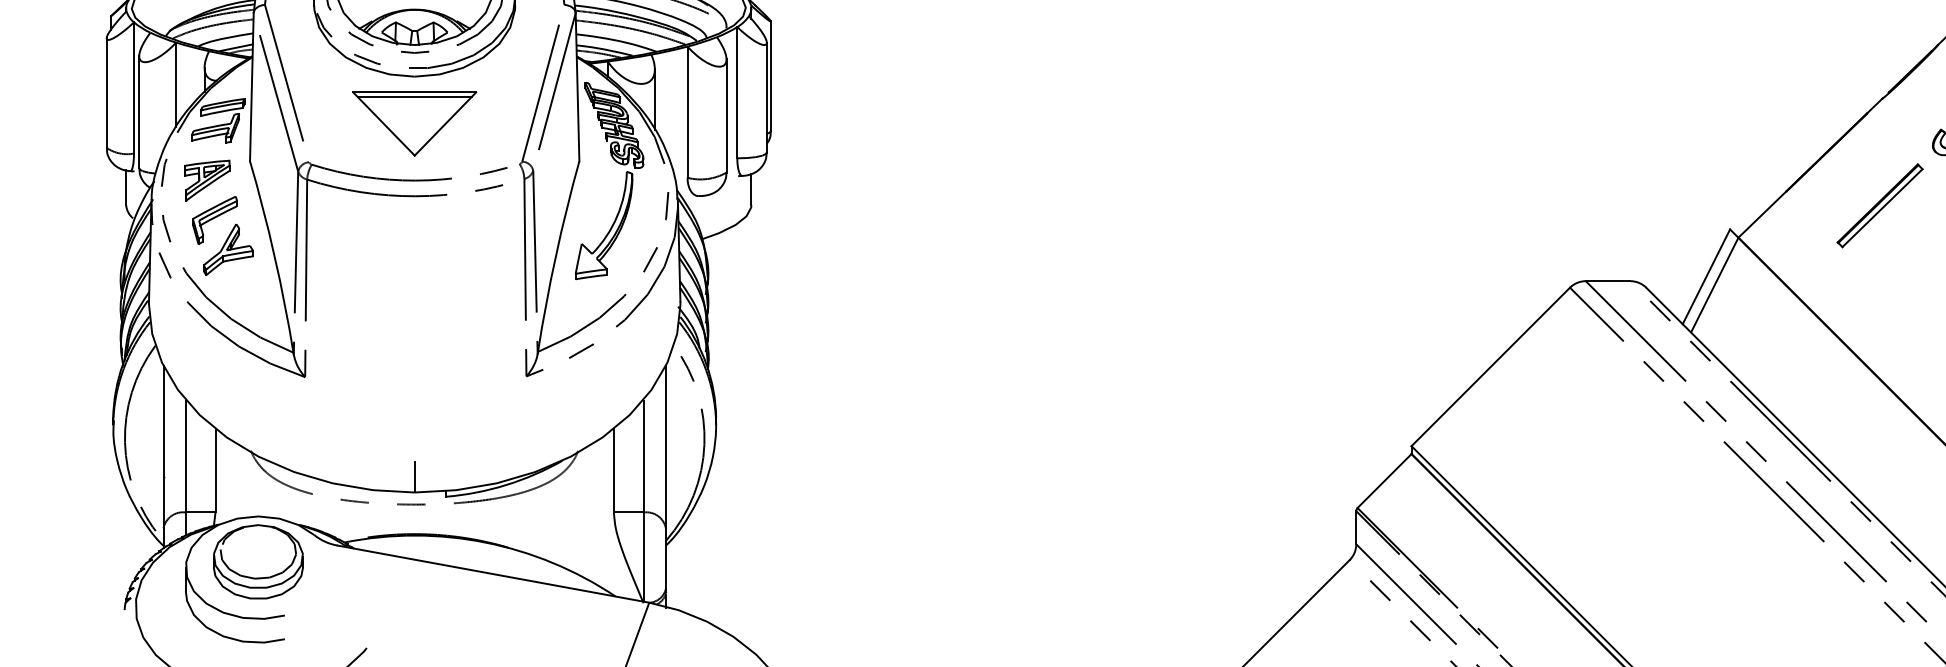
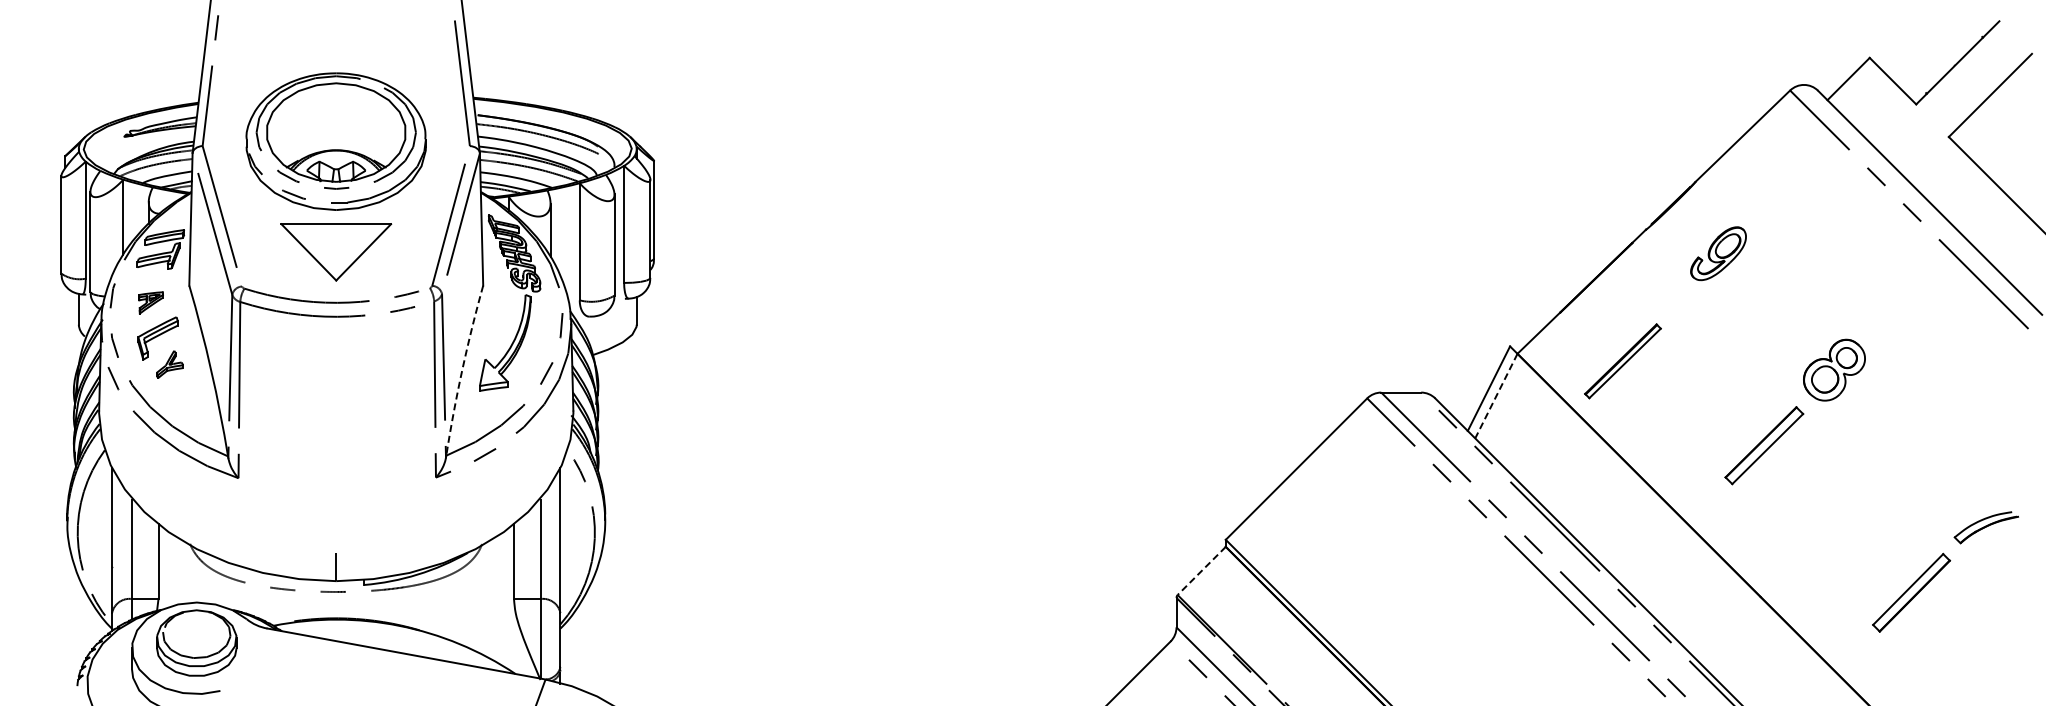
line: (413, 97) -> (335, 228), removed
part: (206, 180) -> (150, 302), size x0.6
part: (1879, 205) -> (1622, 361), moved
part: (227, 249) -> (169, 364), size x0.6
arc: (556, 256) -> (462, 370), solid -> dashed
line: (1714, 285) -> (1496, 396), solid -> dashed
line: (1384, 481) -> (1201, 571), solid -> dashed

